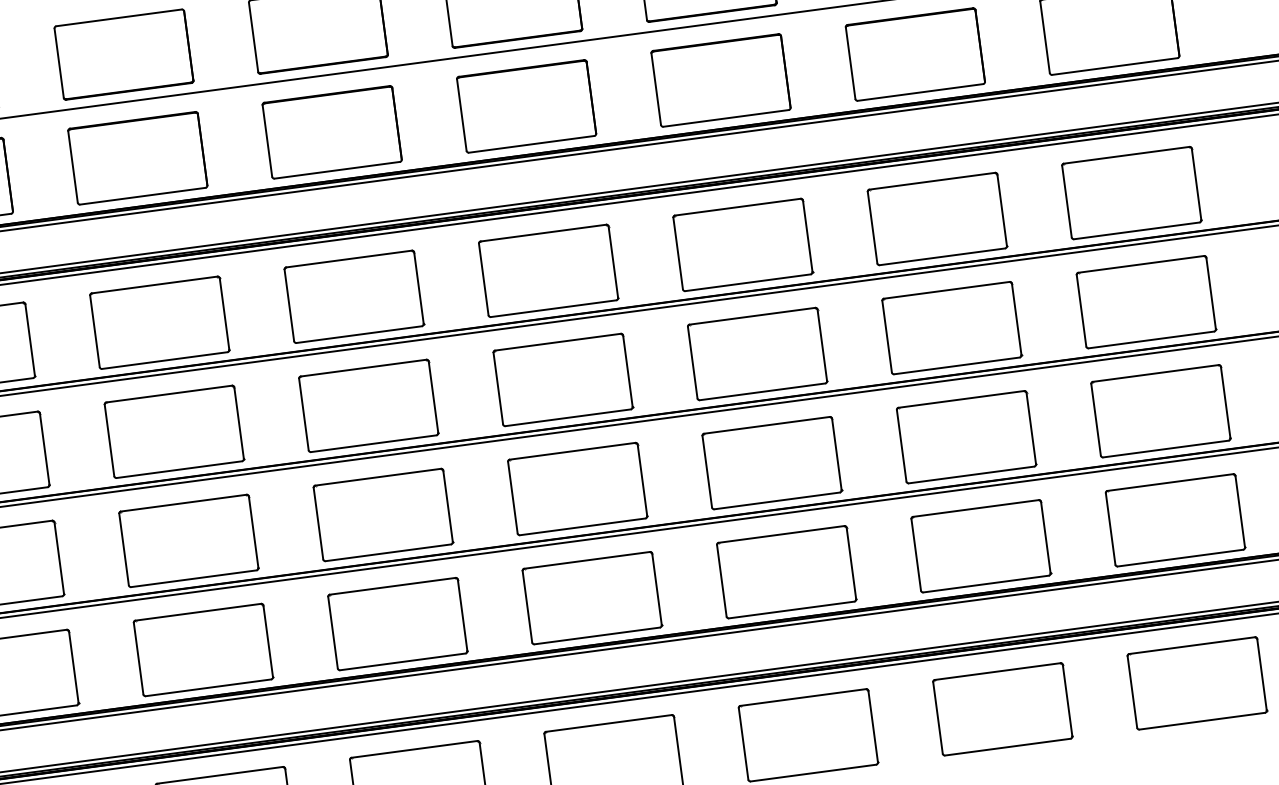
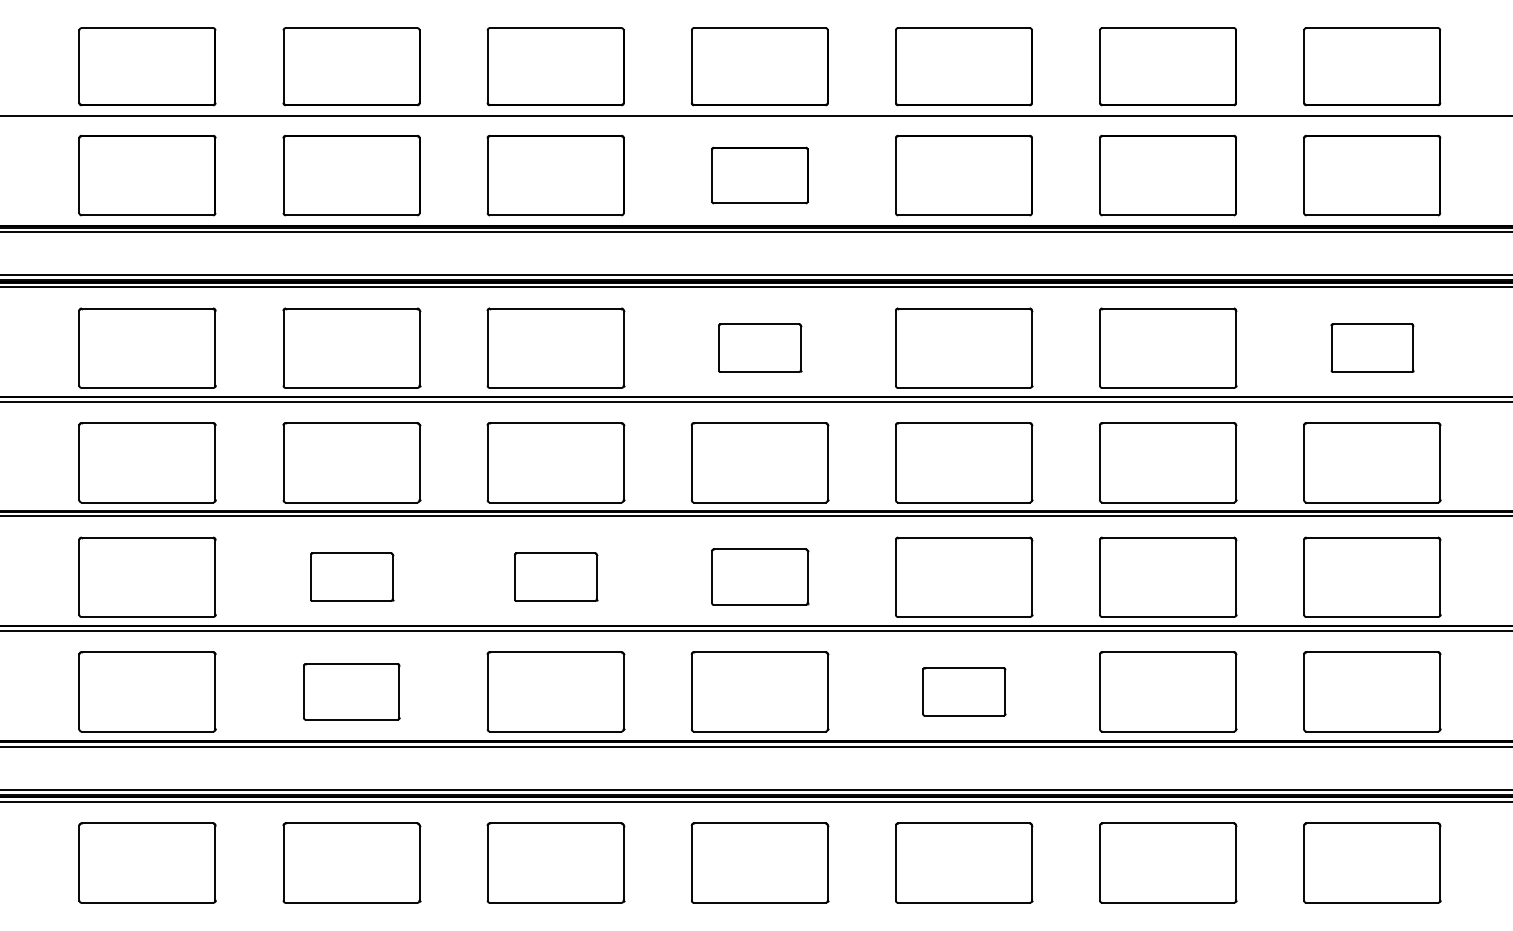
part: (526, 106) -> (759, 175), size x0.7
part: (1131, 192) -> (1372, 347), size x0.6
part: (548, 270) -> (759, 347), size x0.6
part: (577, 488) -> (759, 576), size x0.7
part: (382, 514) -> (555, 576), size x0.6
part: (188, 540) -> (351, 576), size x0.6
part: (787, 571) -> (964, 691), size x0.6
part: (203, 649) -> (351, 691), size x0.7

